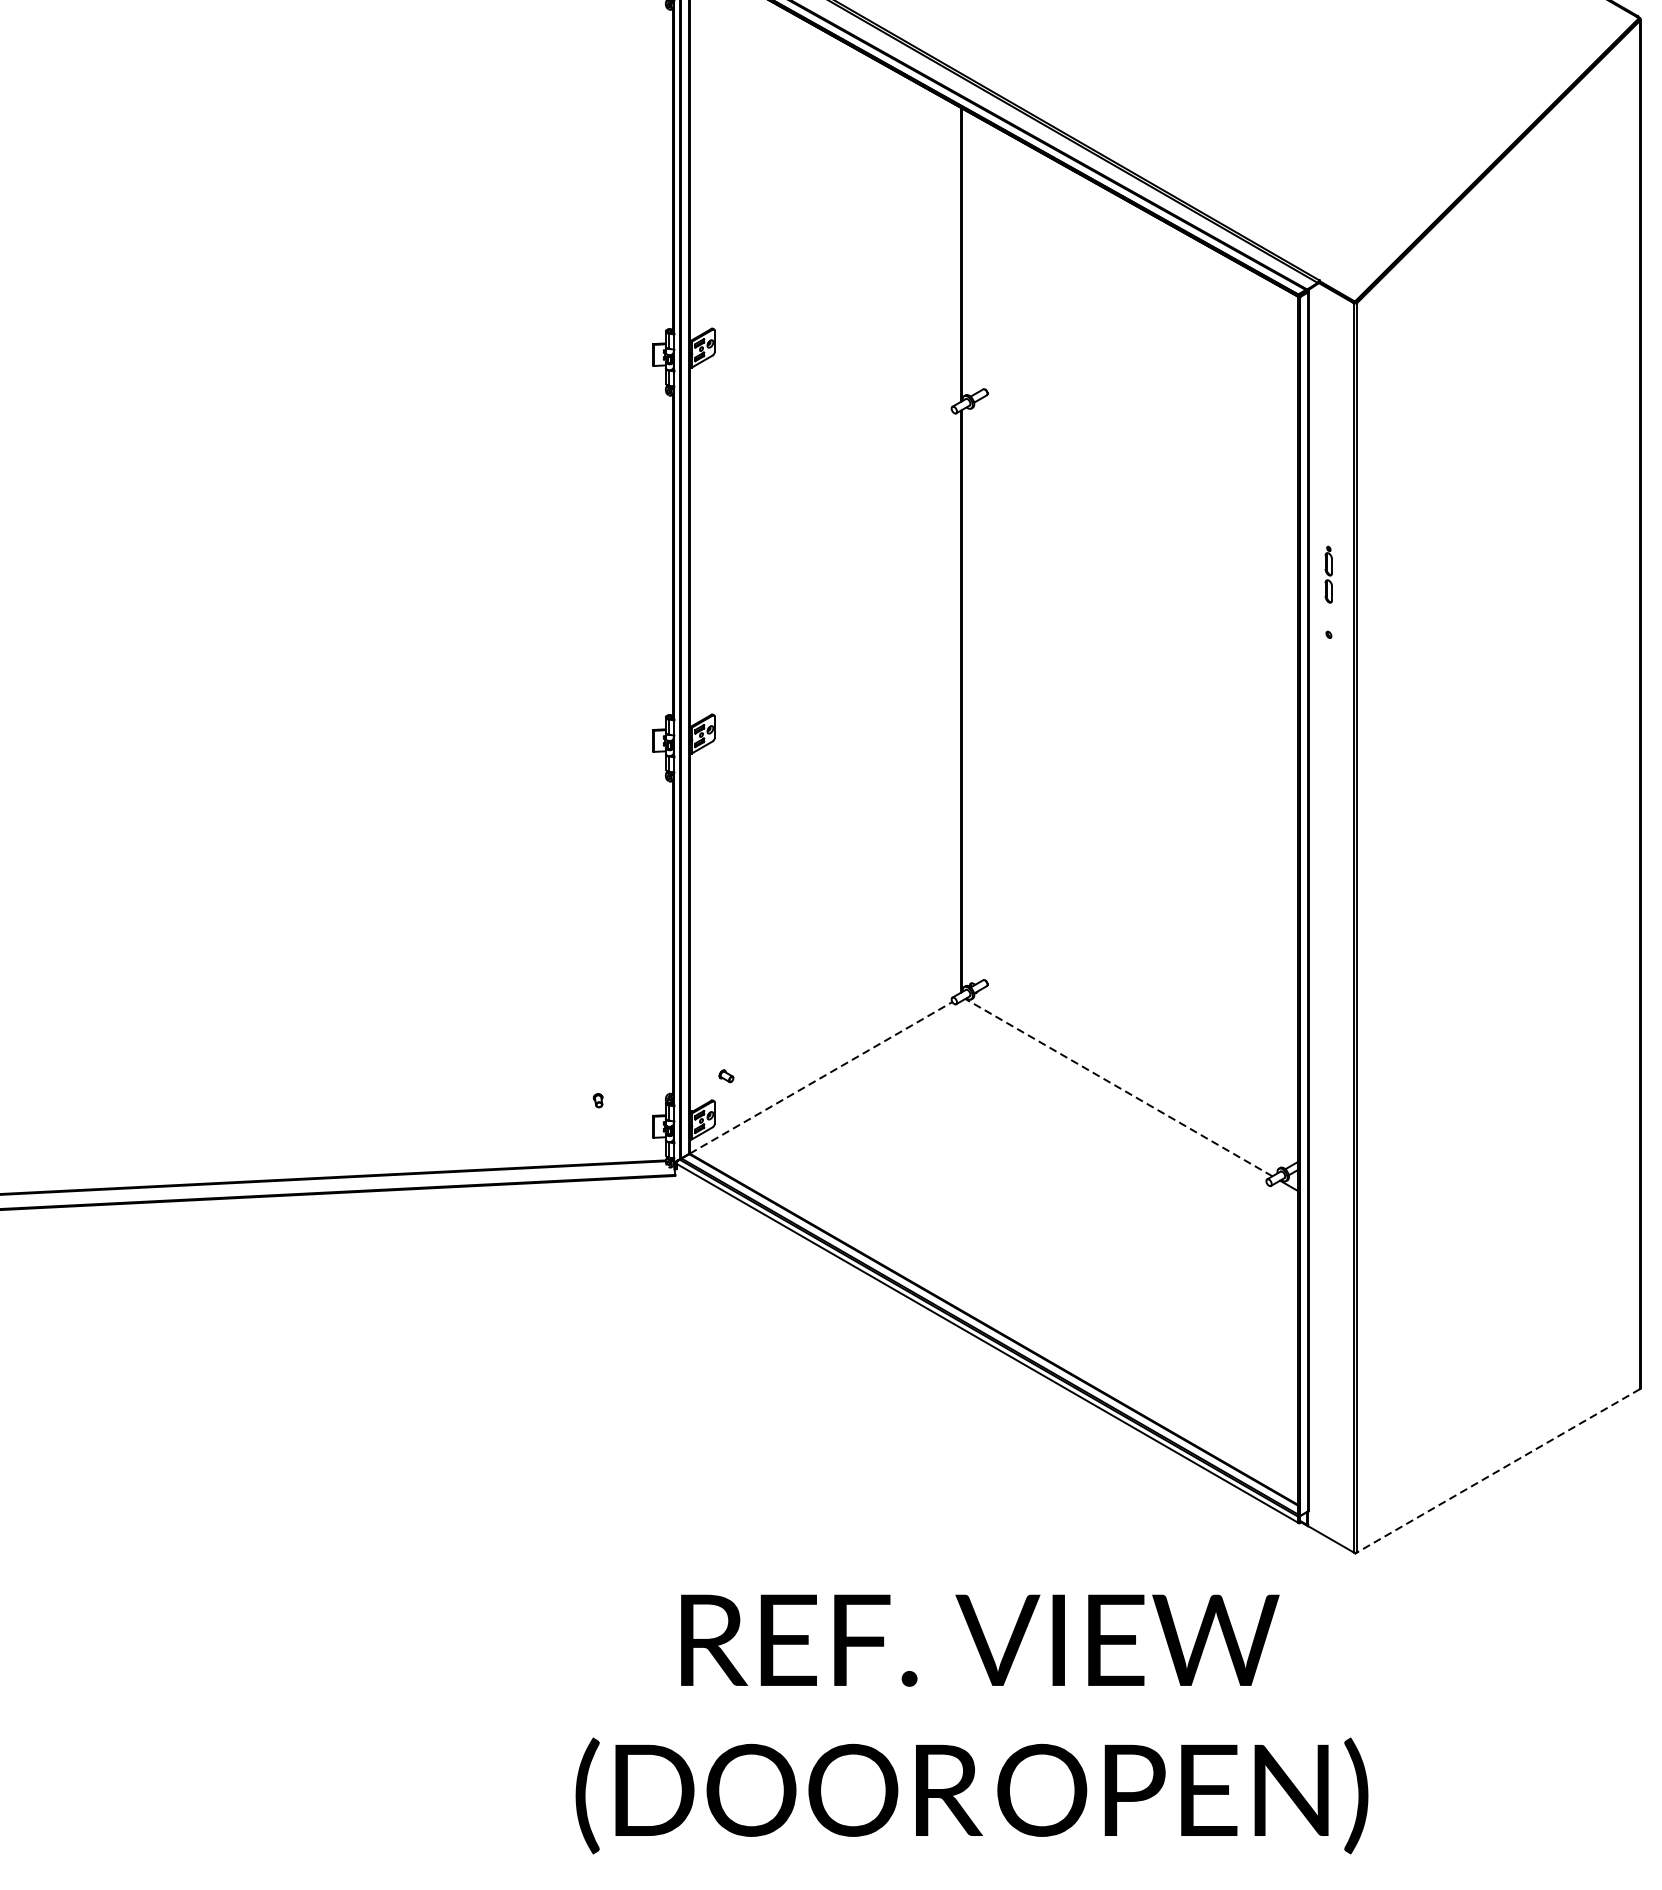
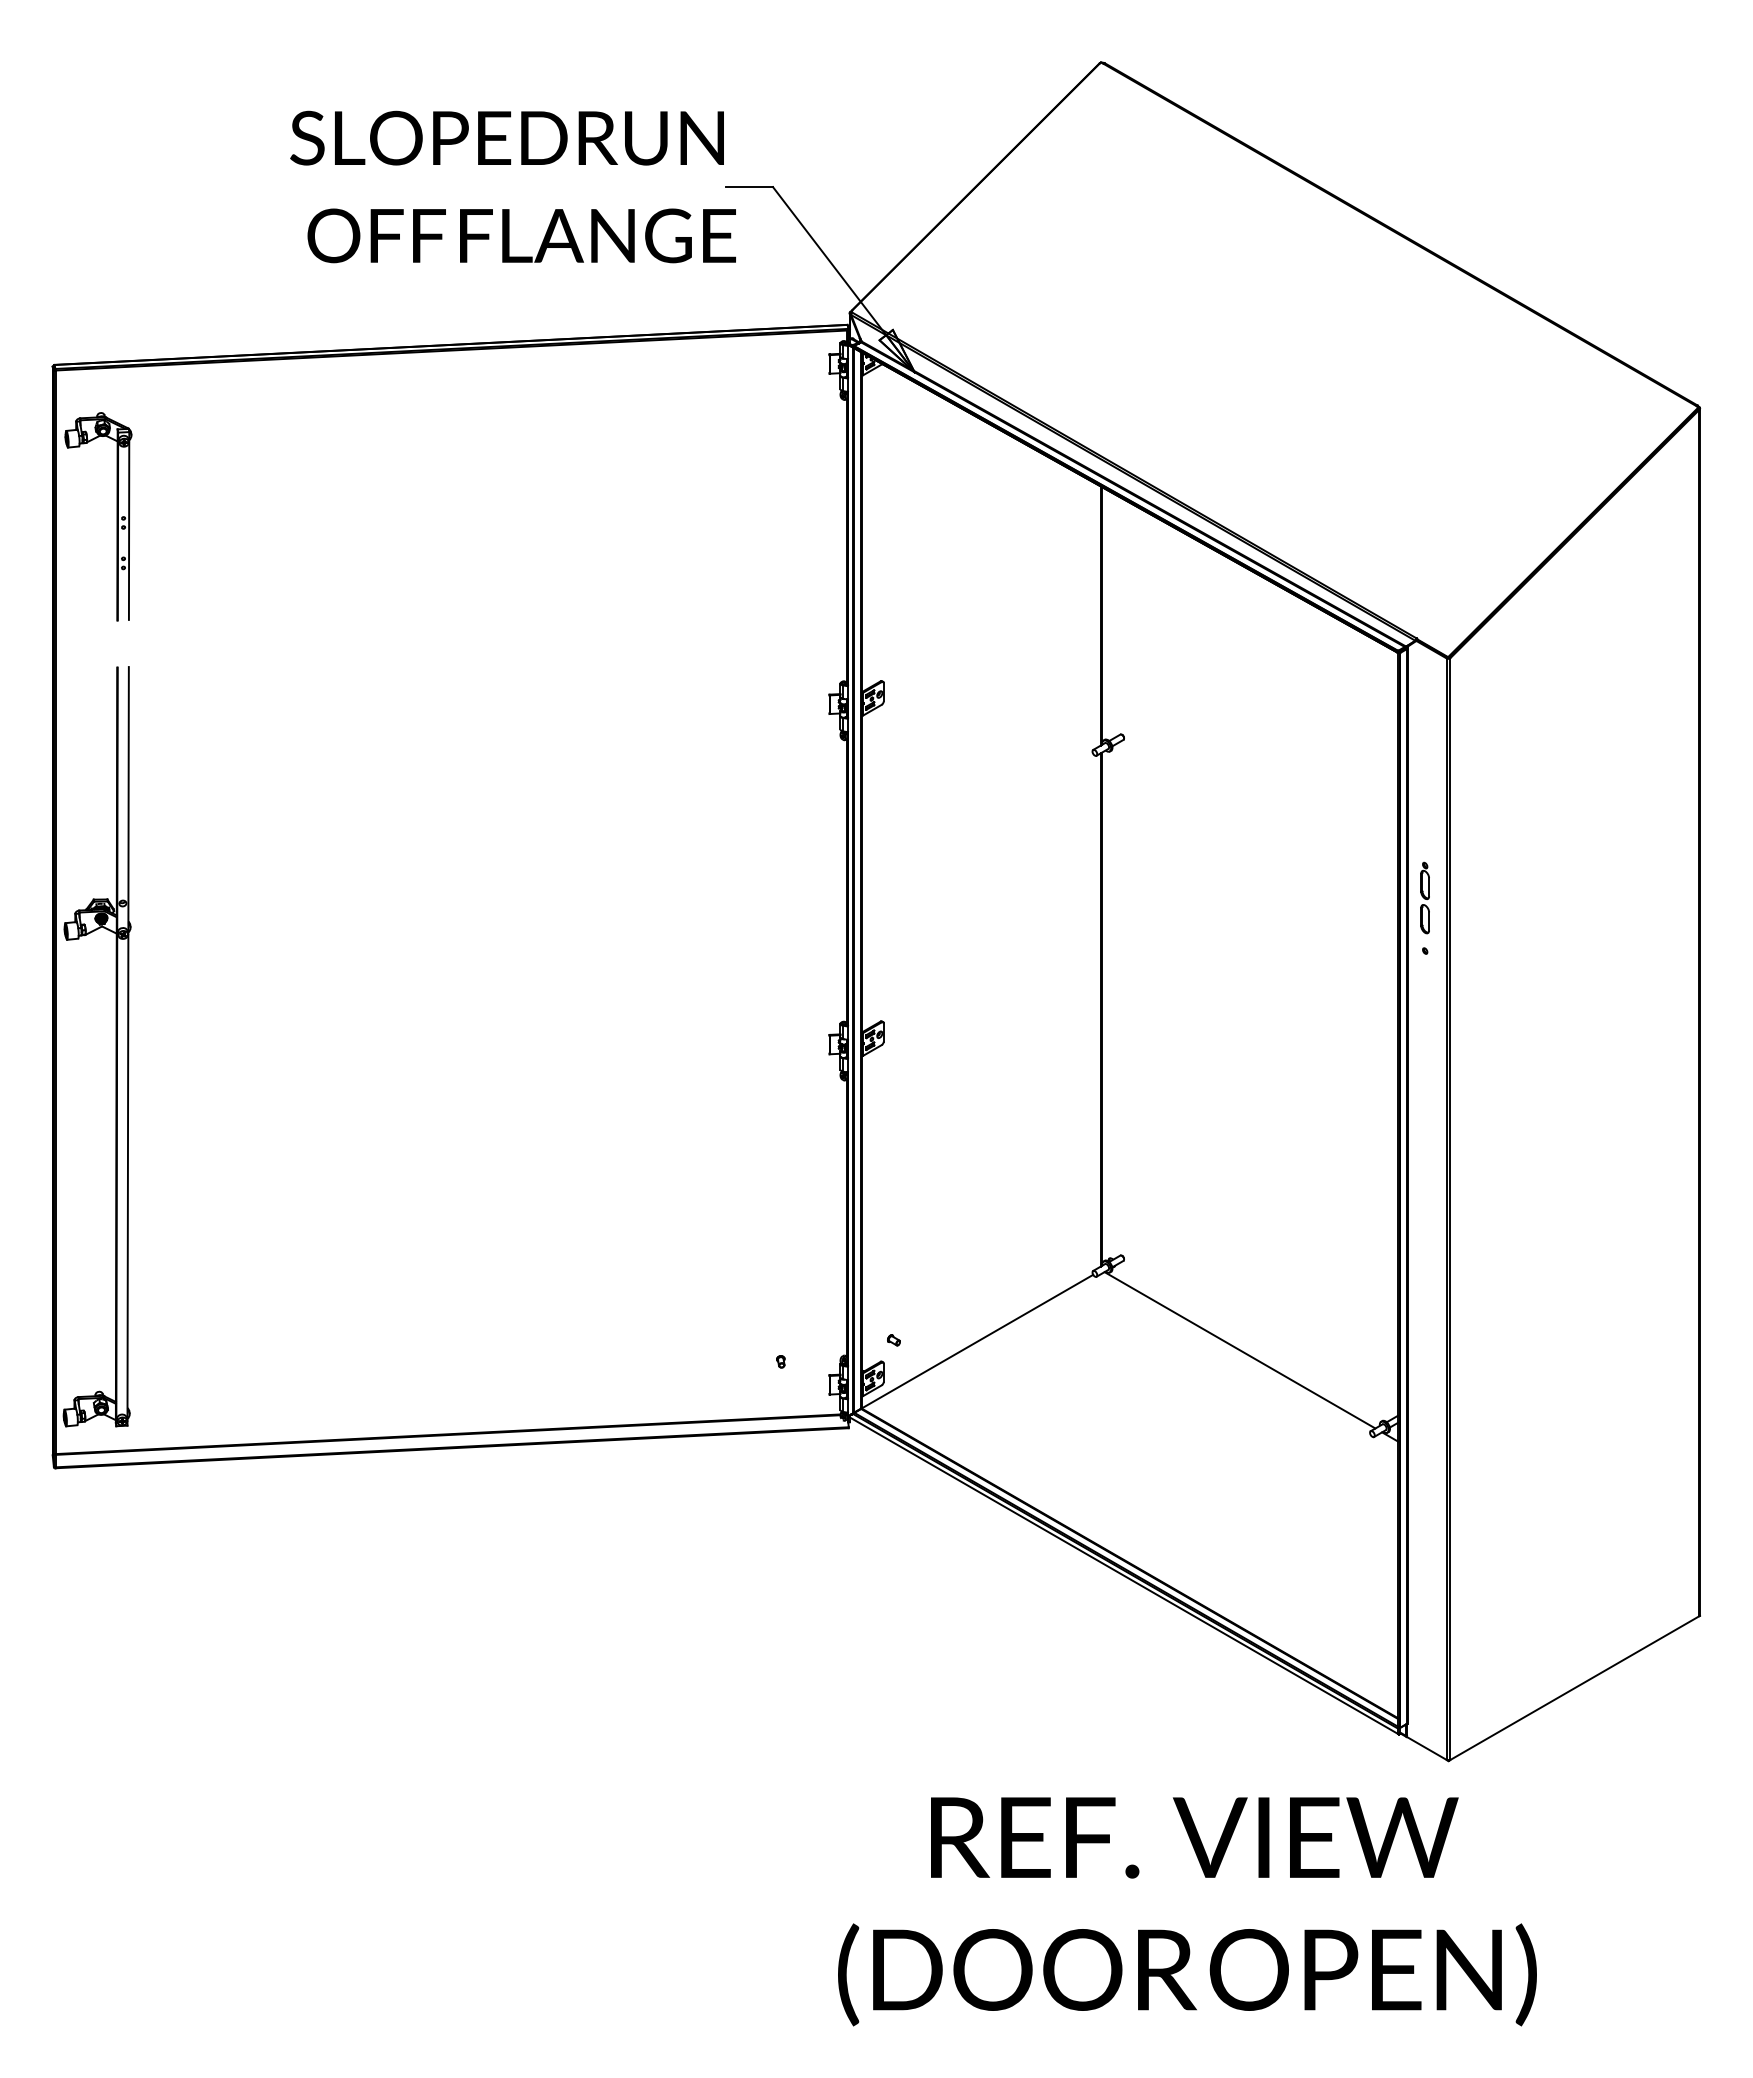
part: (1328, 574) -> (1424, 897), size x1.43
line: (821, 1077) -> (977, 1341), dashed -> solid
line: (1118, 1087) -> (1239, 1350), dashed -> solid
line: (1498, 1471) -> (1574, 1688), dashed -> solid
text: (972, 1724) -> (1187, 1911), moved

